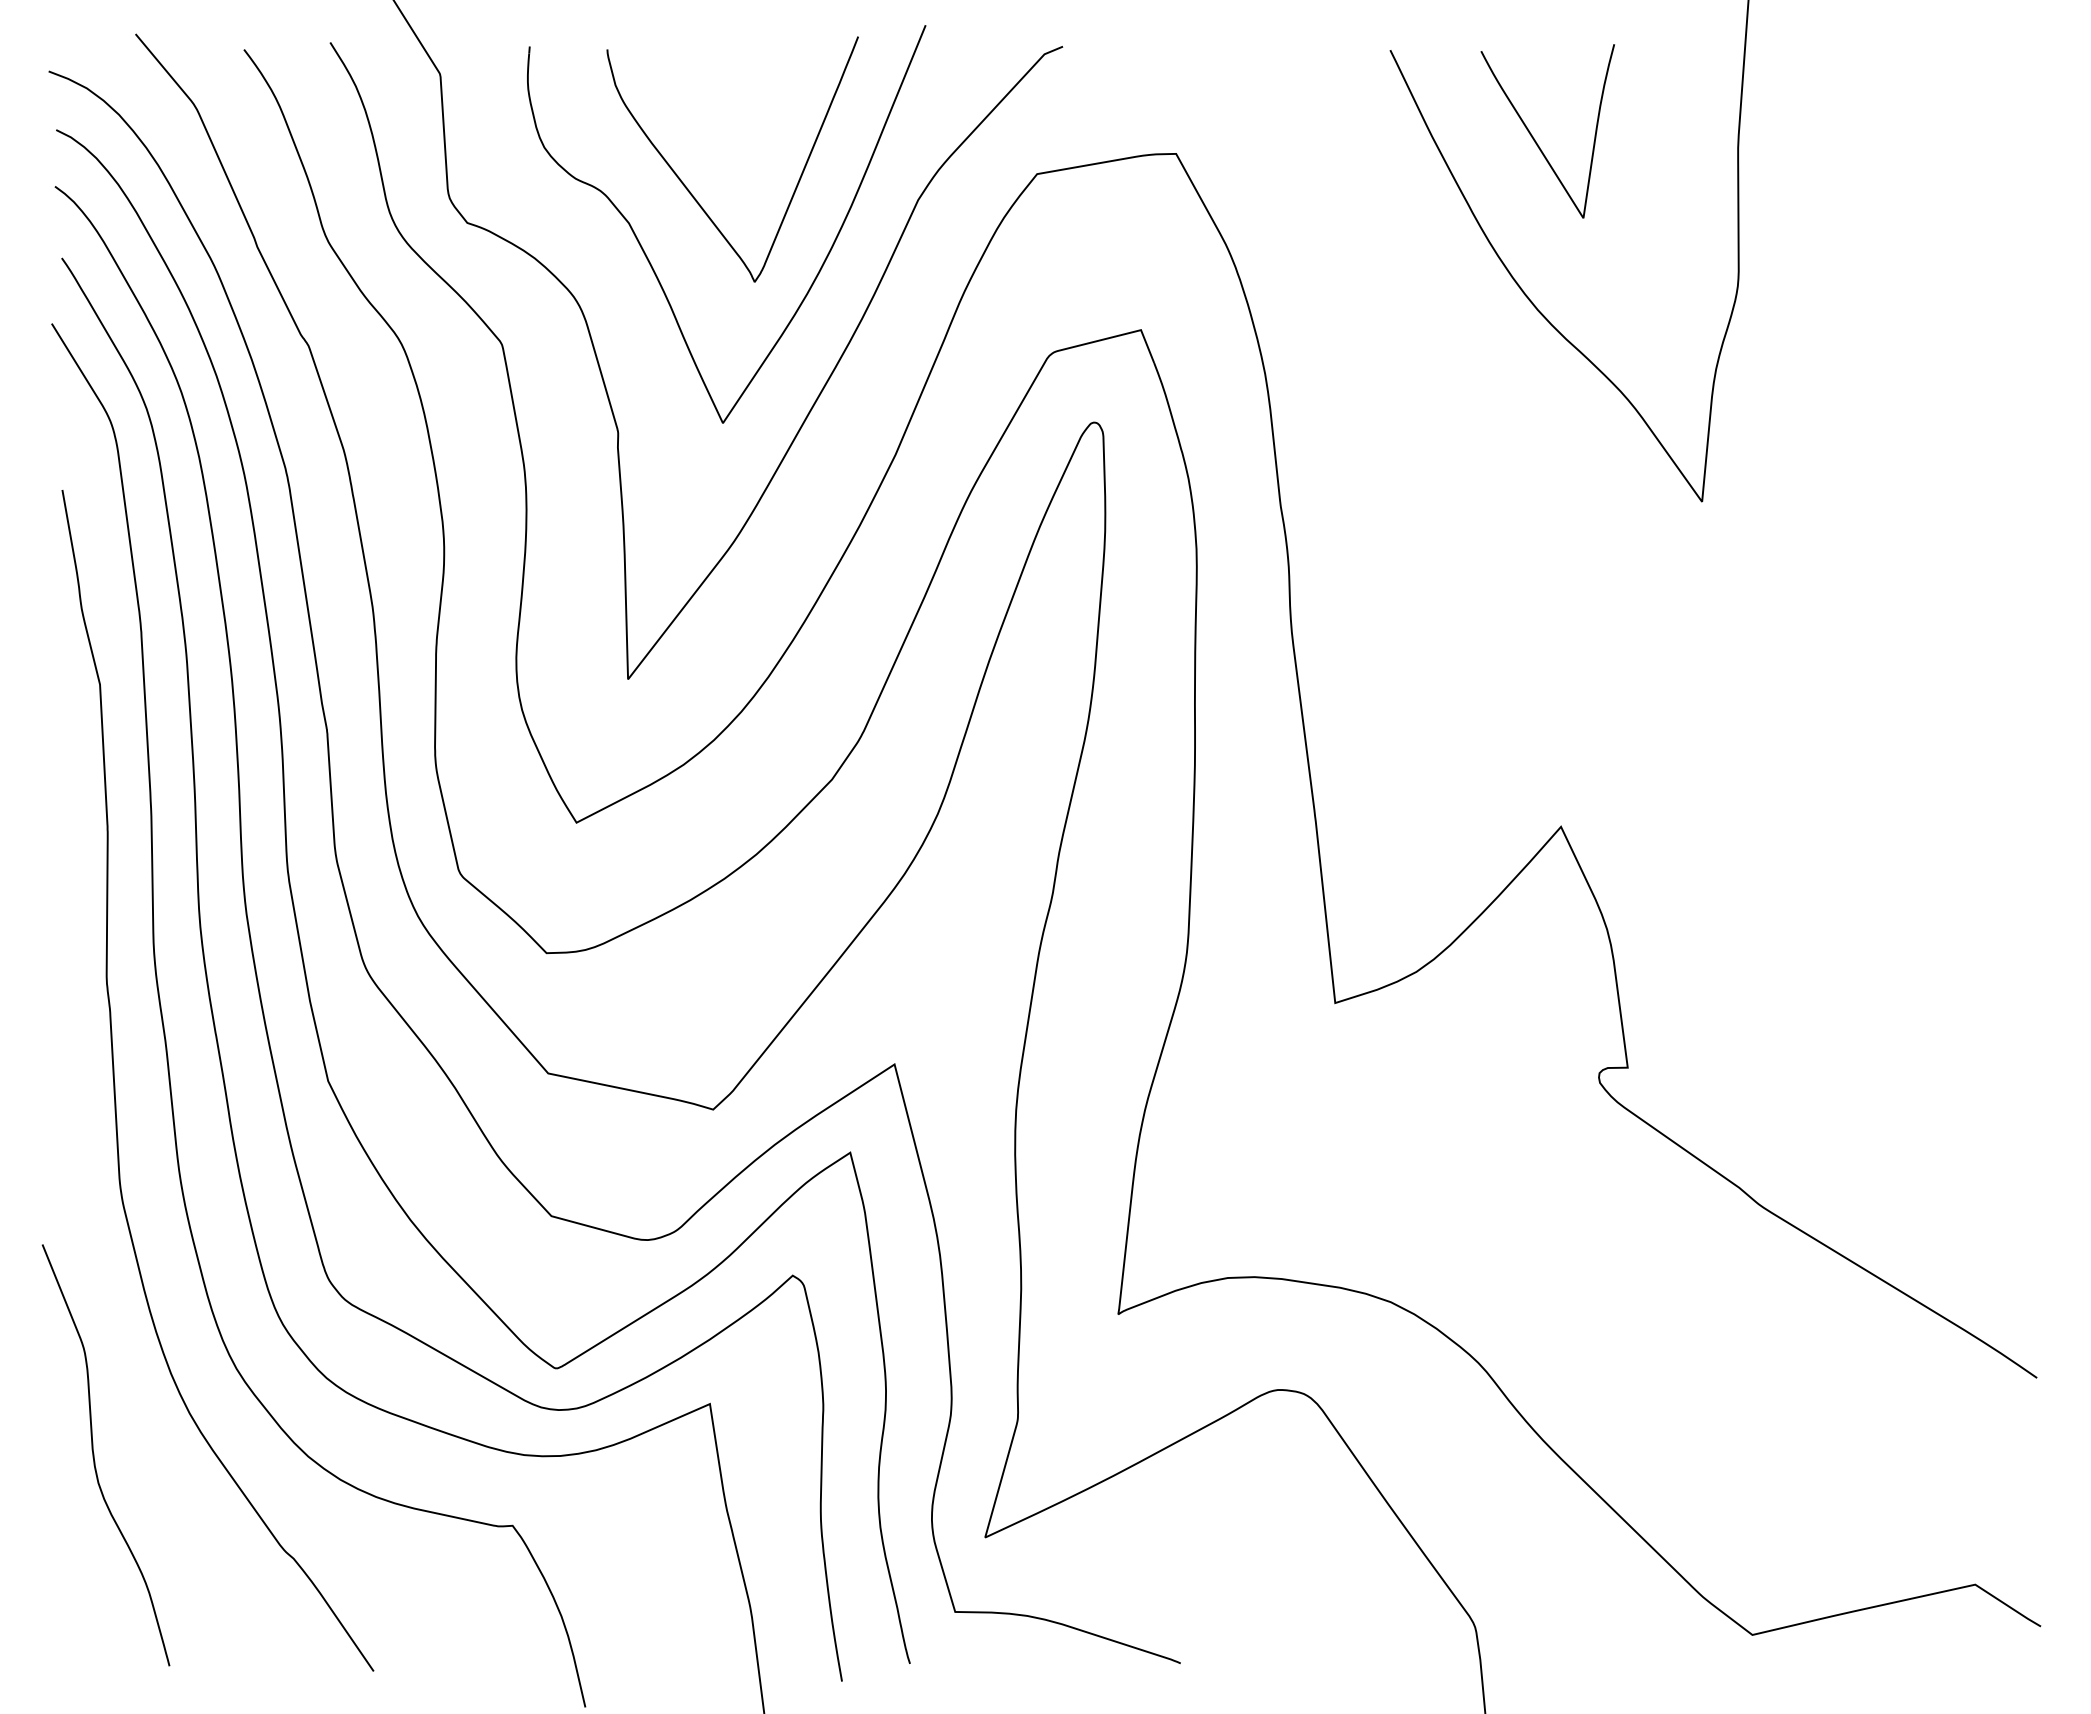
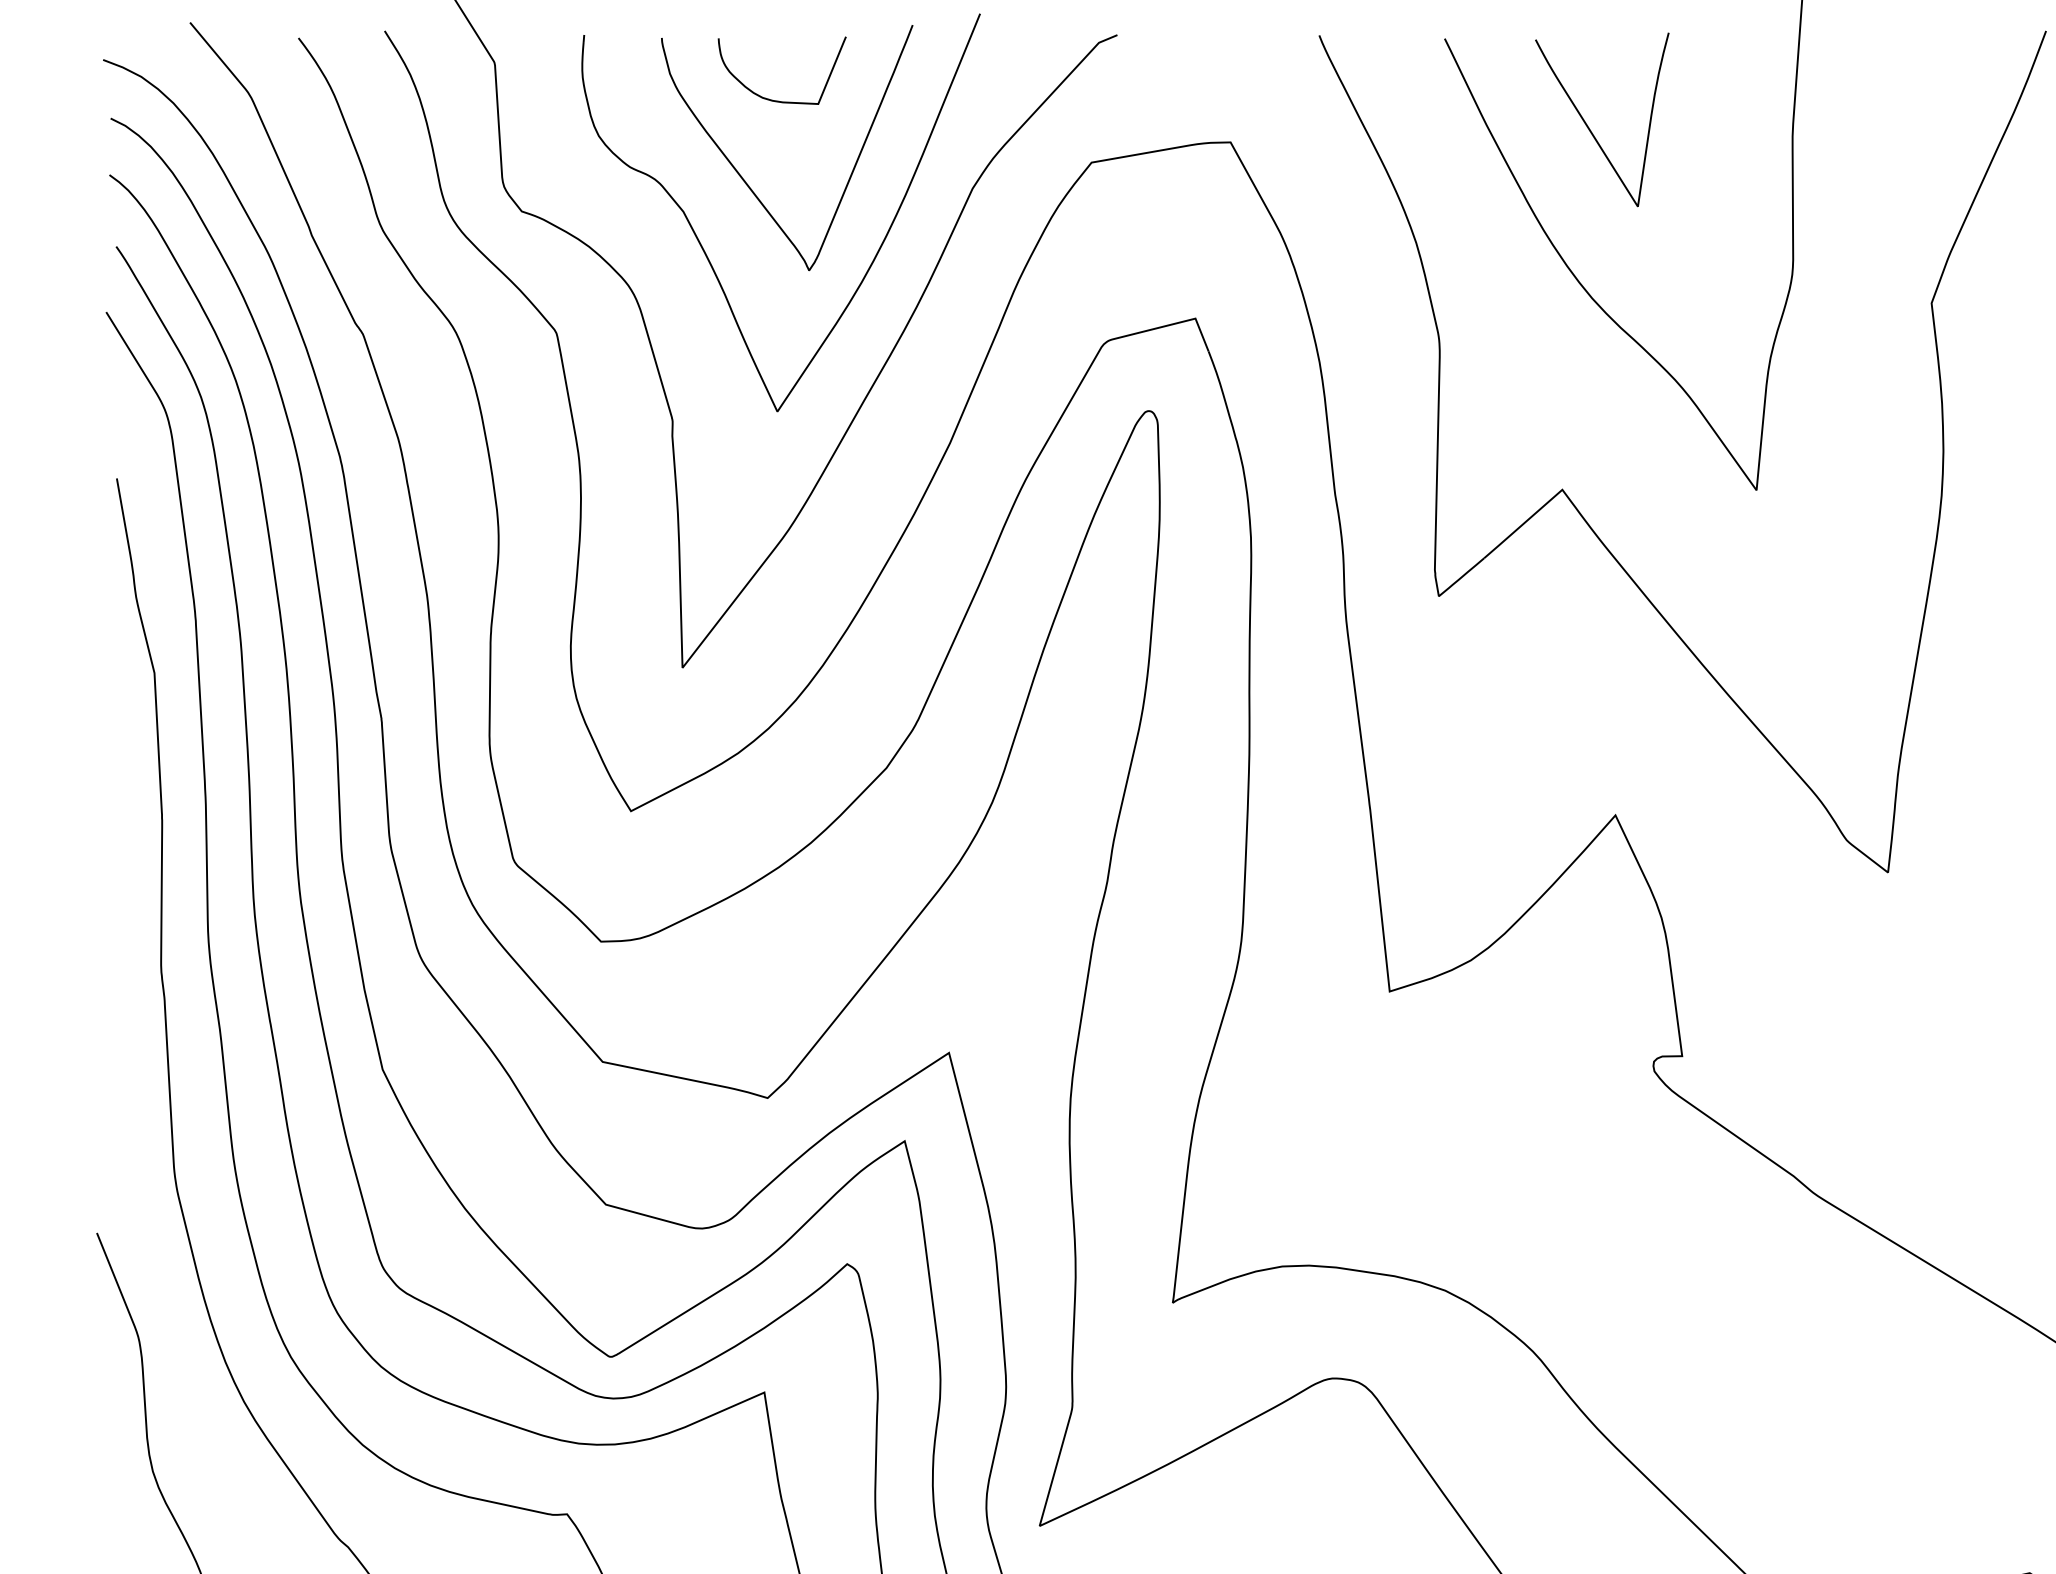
curve: (721, 111) -> (775, 99), added
part: (1533, 533) -> (1587, 521), added

